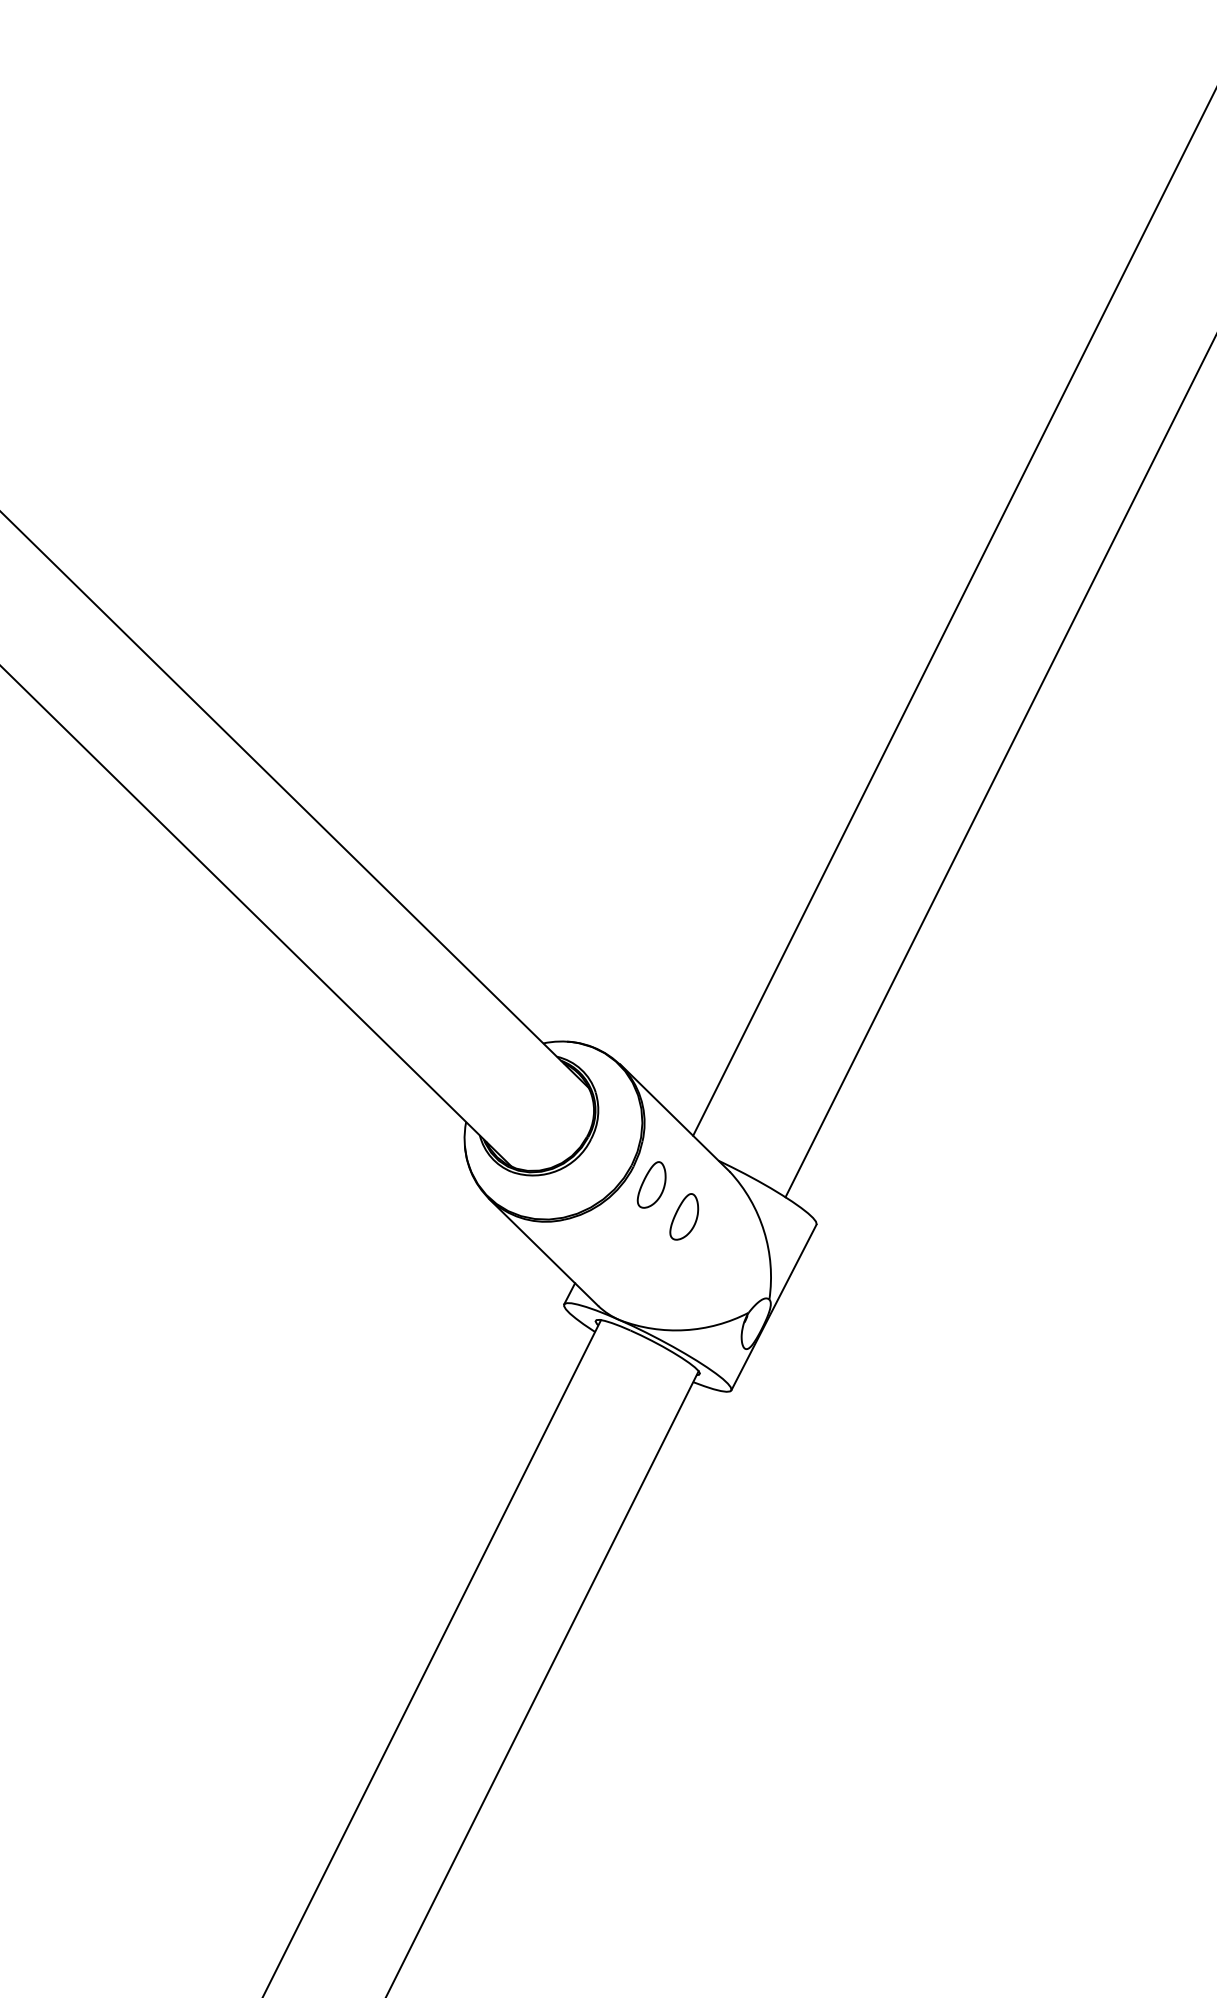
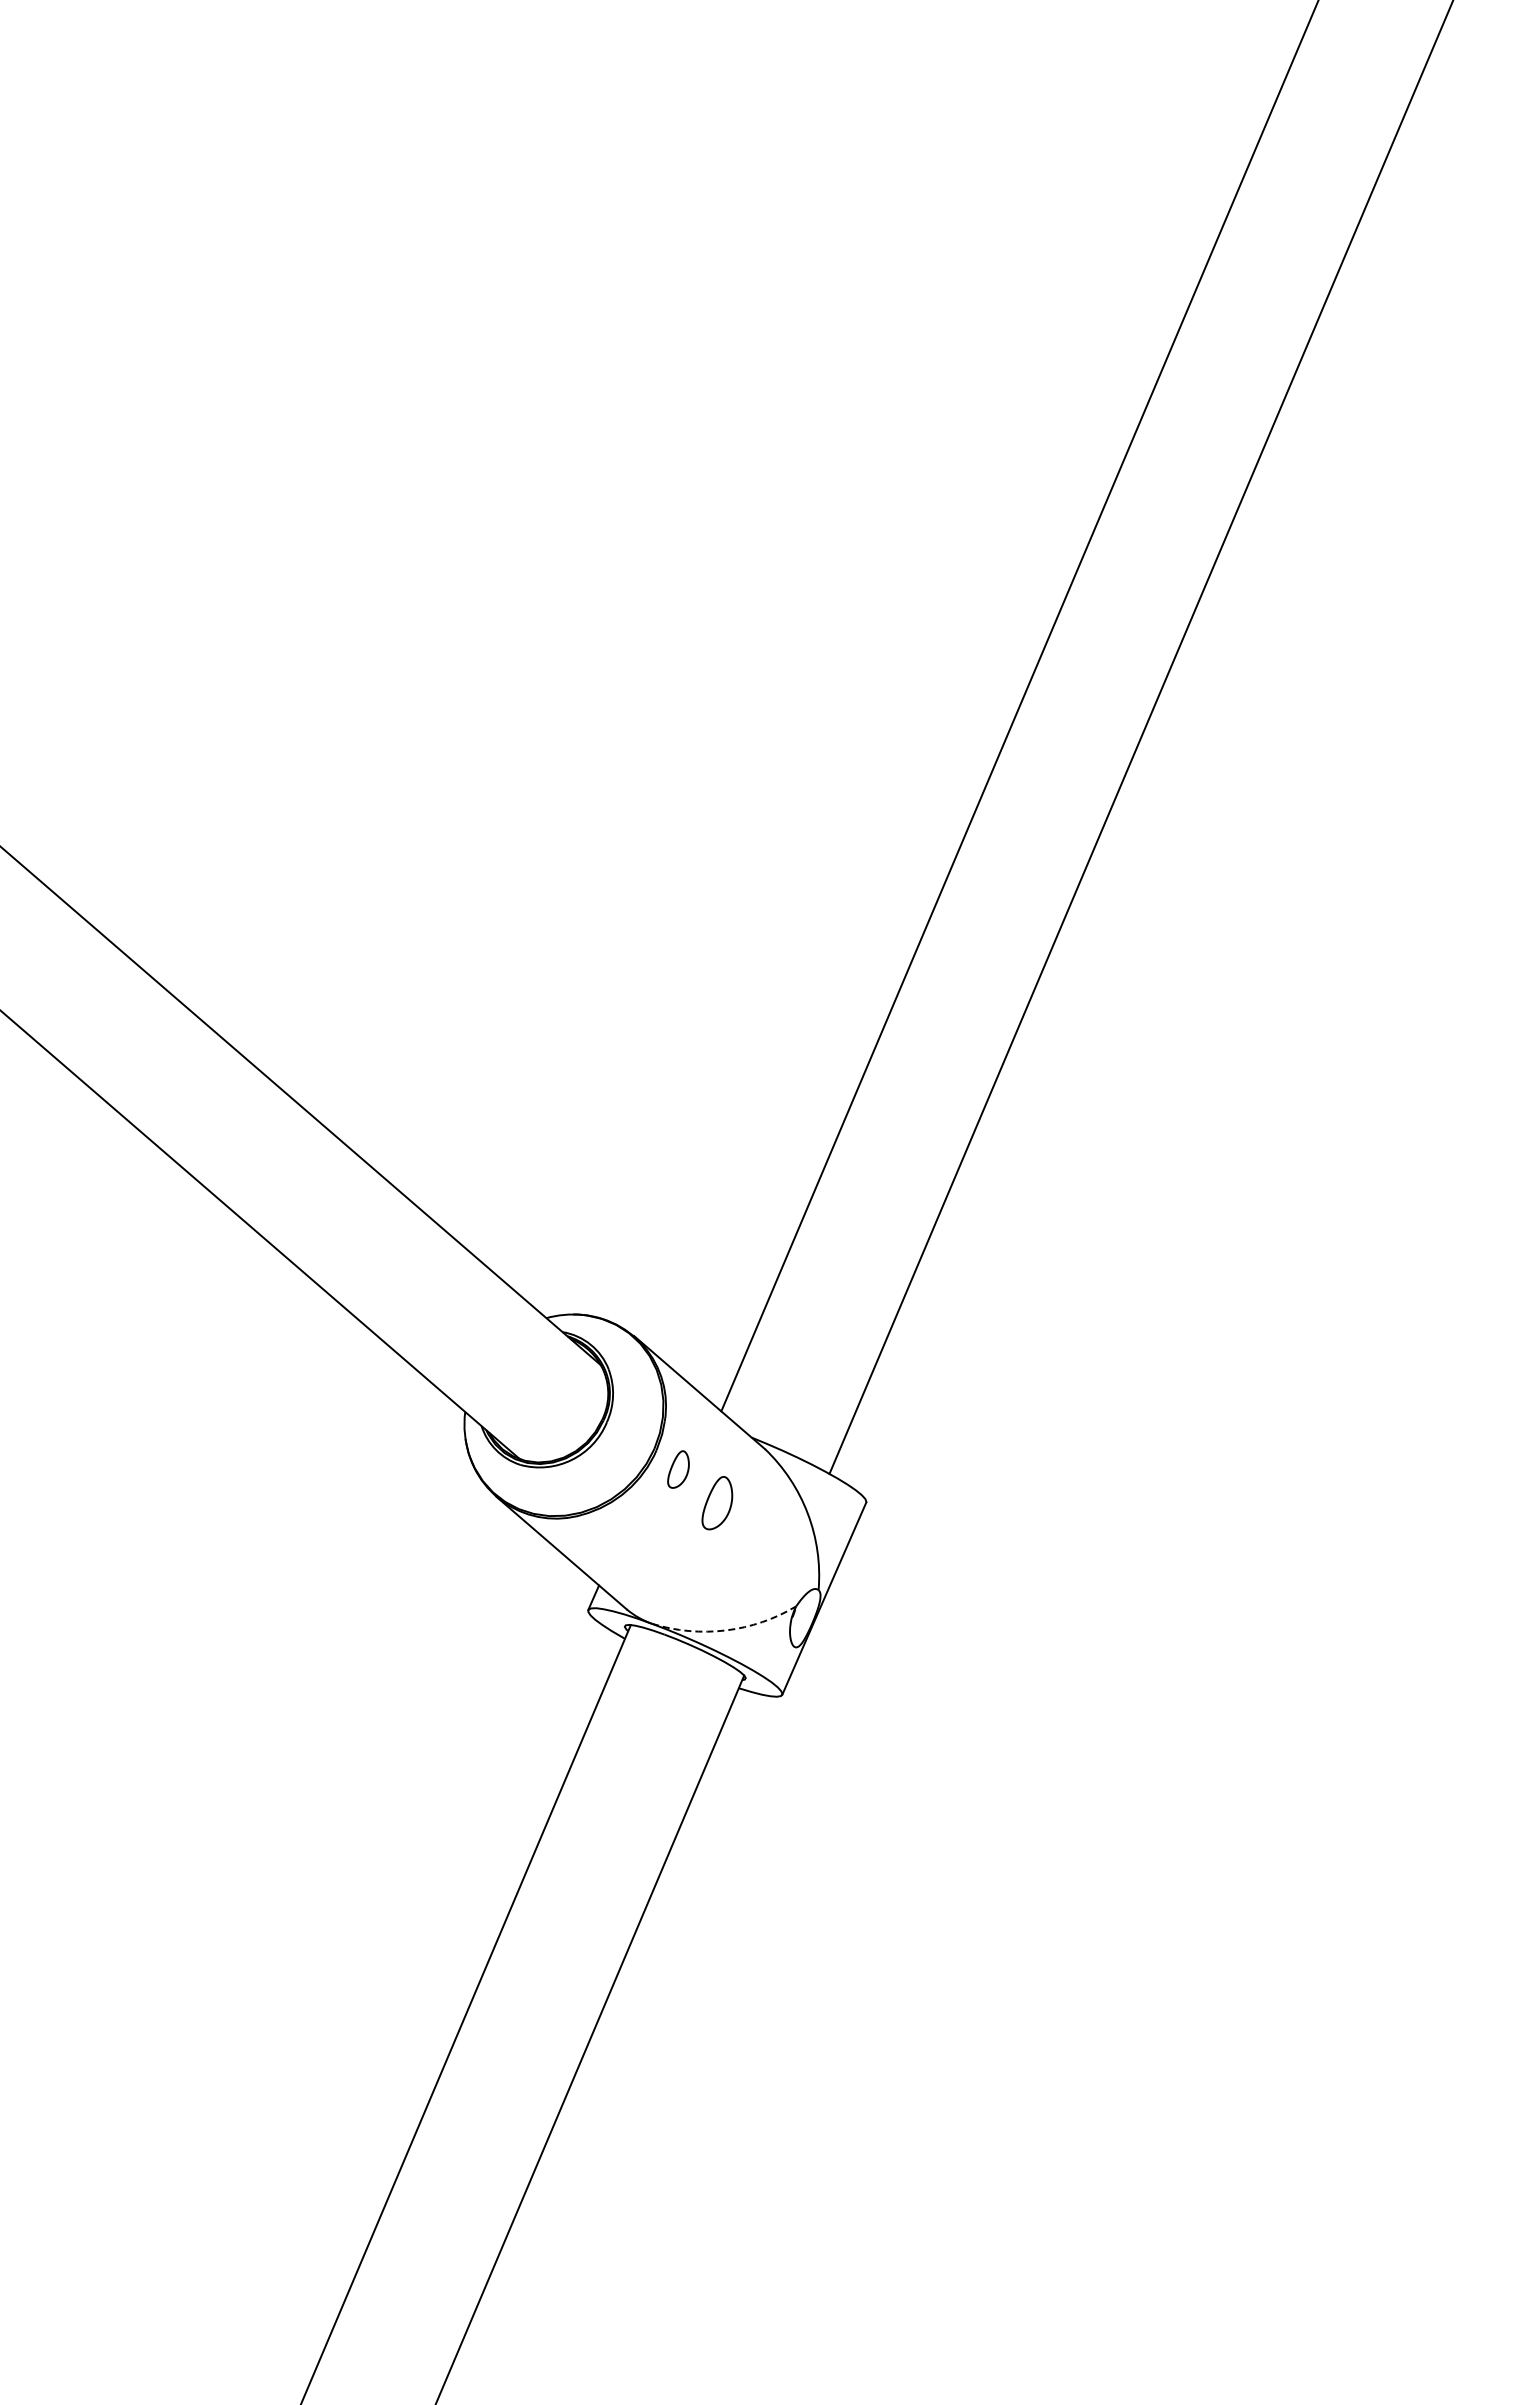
part: (651, 1184) -> (678, 1469), size x0.7
arc: (685, 1330) -> (726, 1630), solid -> dashed

